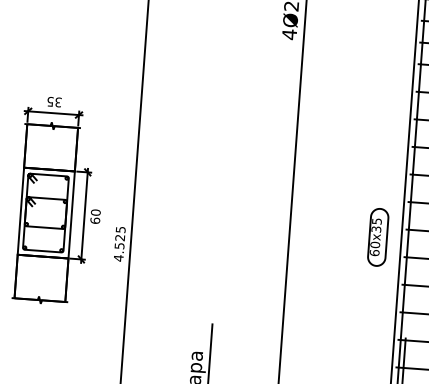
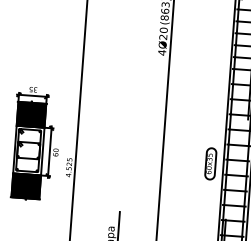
fill: (51, 147) -> (31, 114), added
fill: (41, 278) -> (26, 186), added

